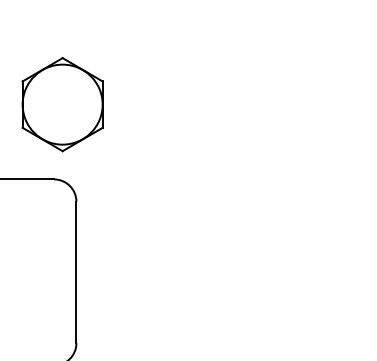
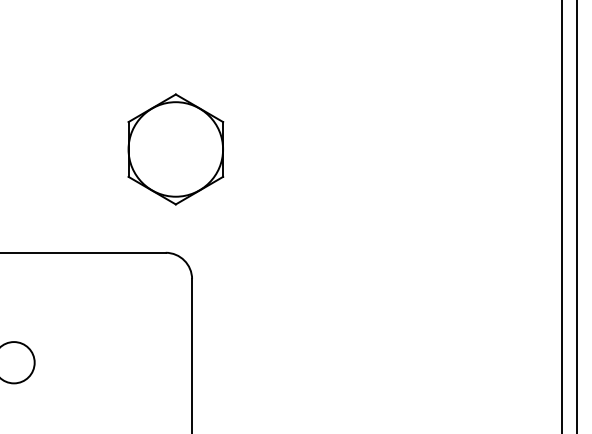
part: (62, 104) -> (175, 149), moved

